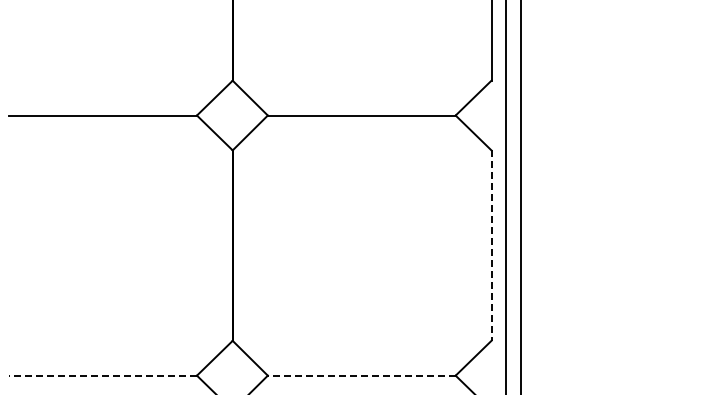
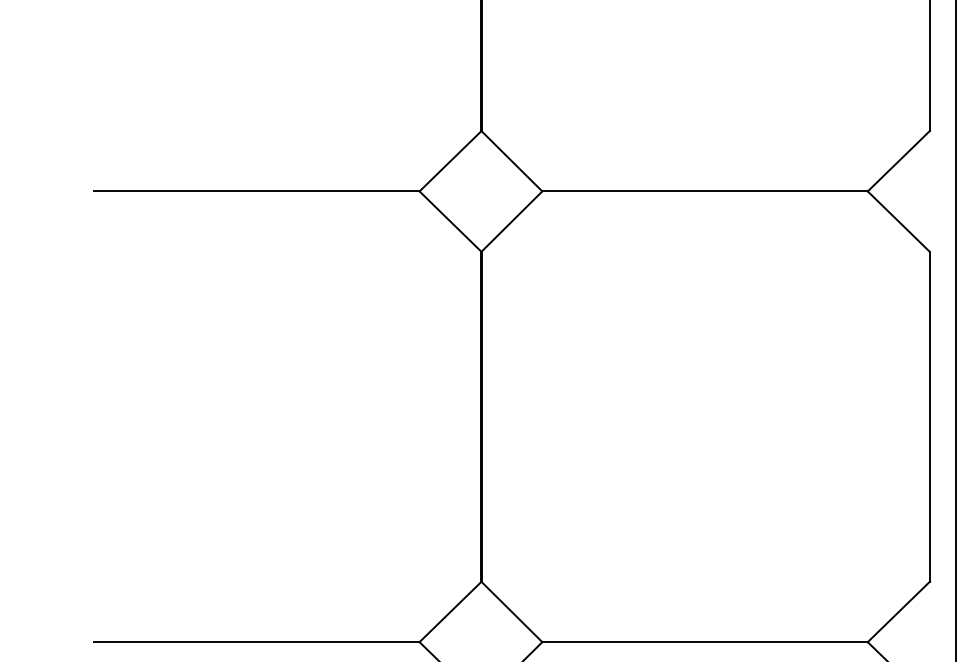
line: (491, 246) -> (929, 418), dashed -> solid
line: (103, 375) -> (257, 641), dashed -> solid
line: (361, 375) -> (704, 641), dashed -> solid

